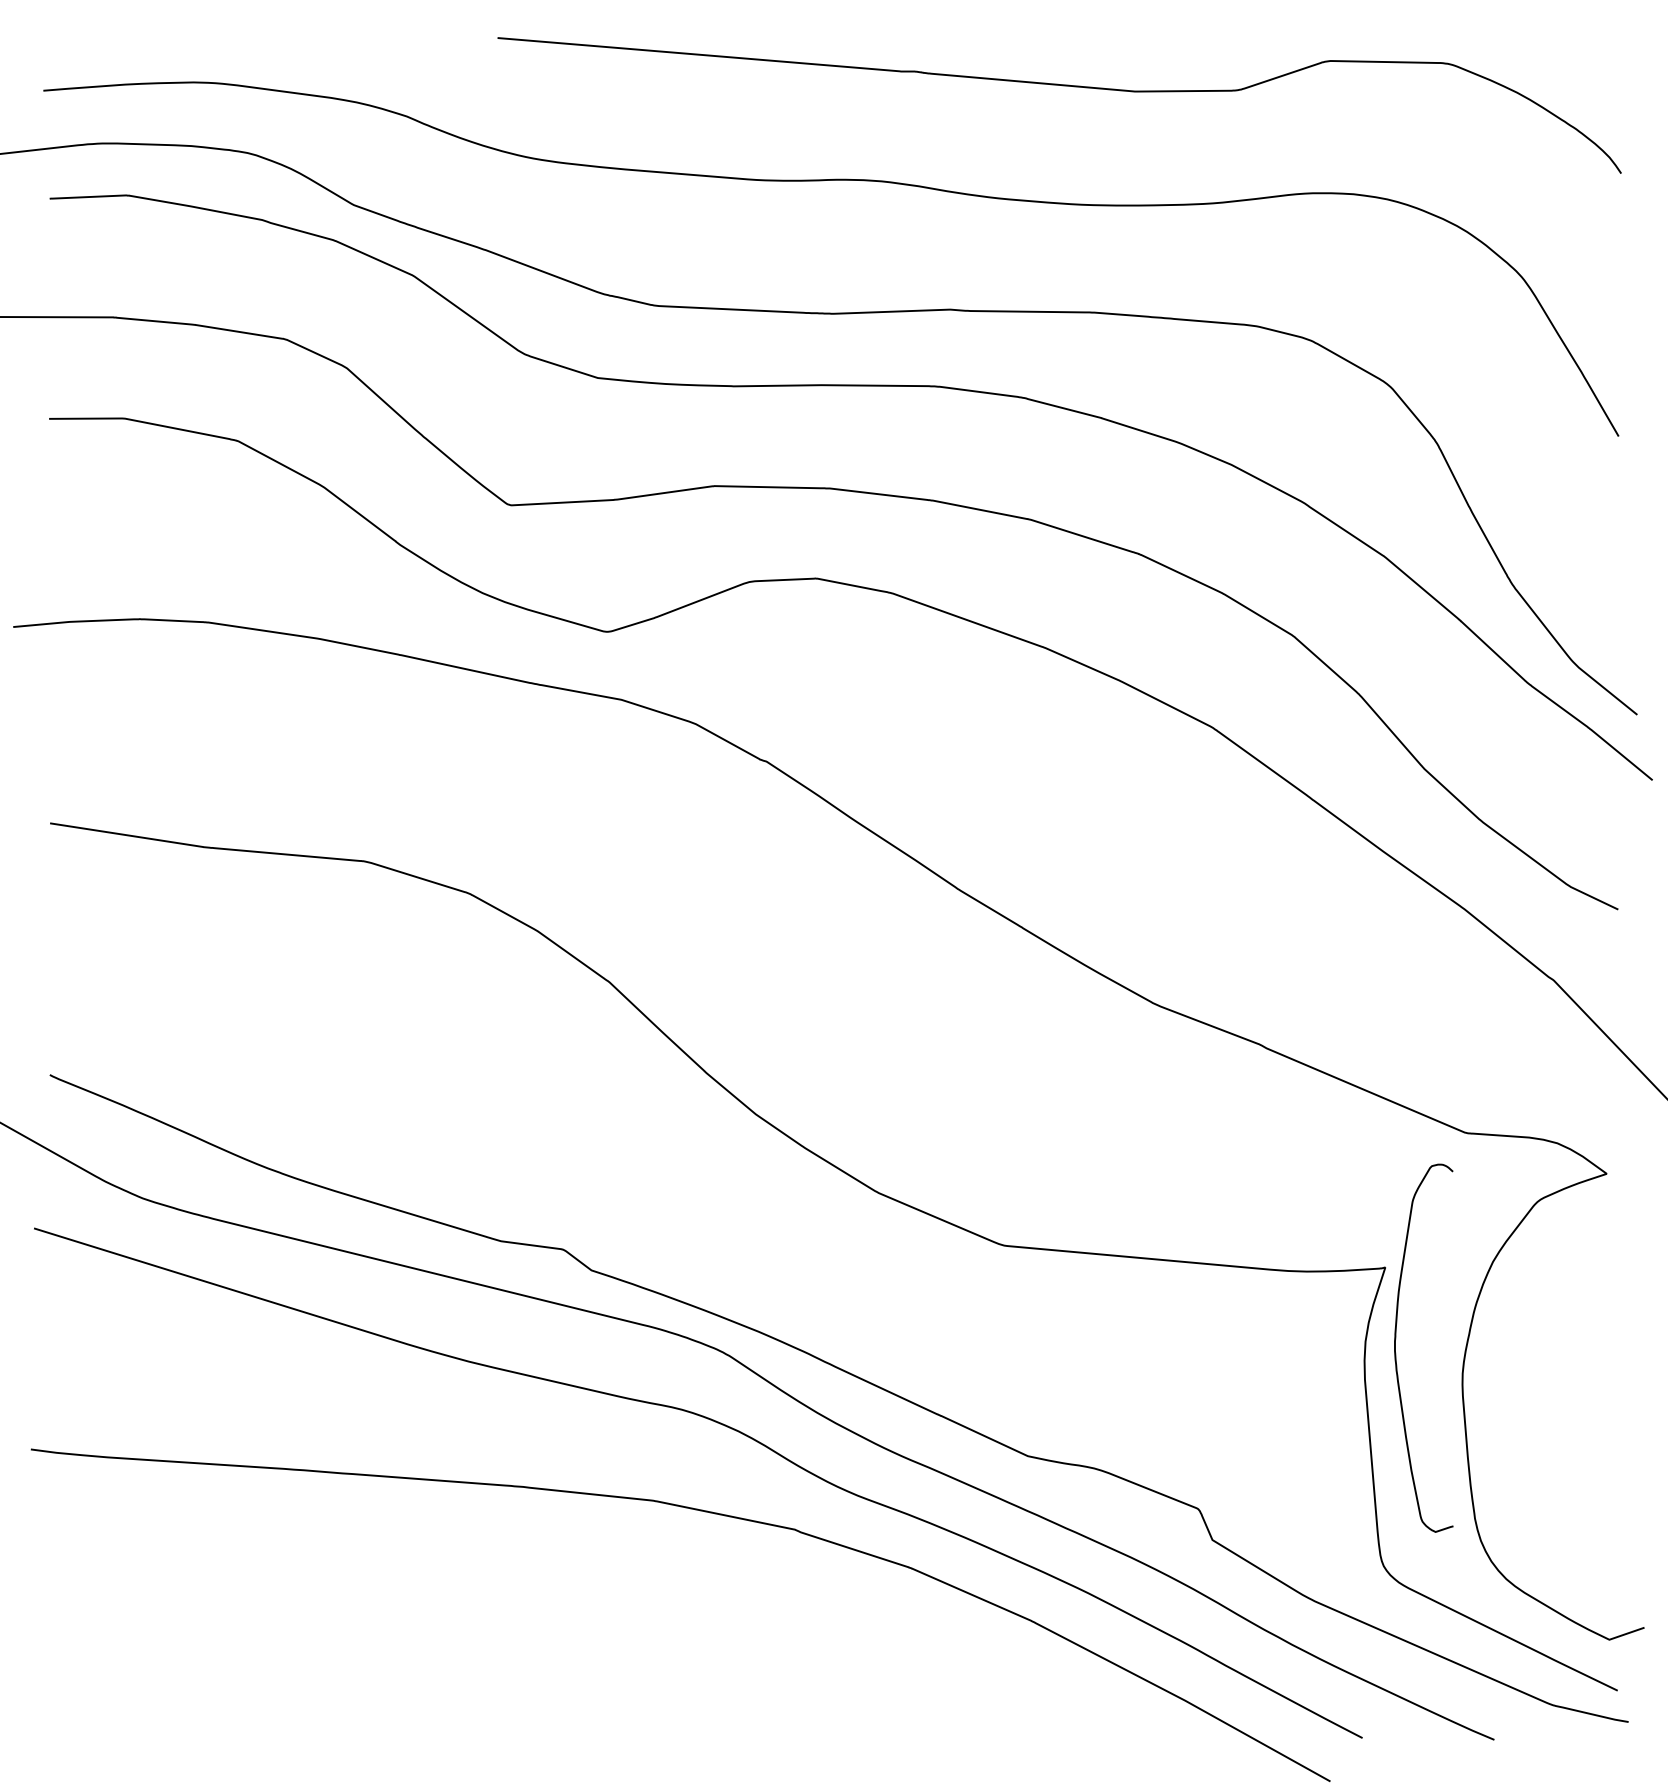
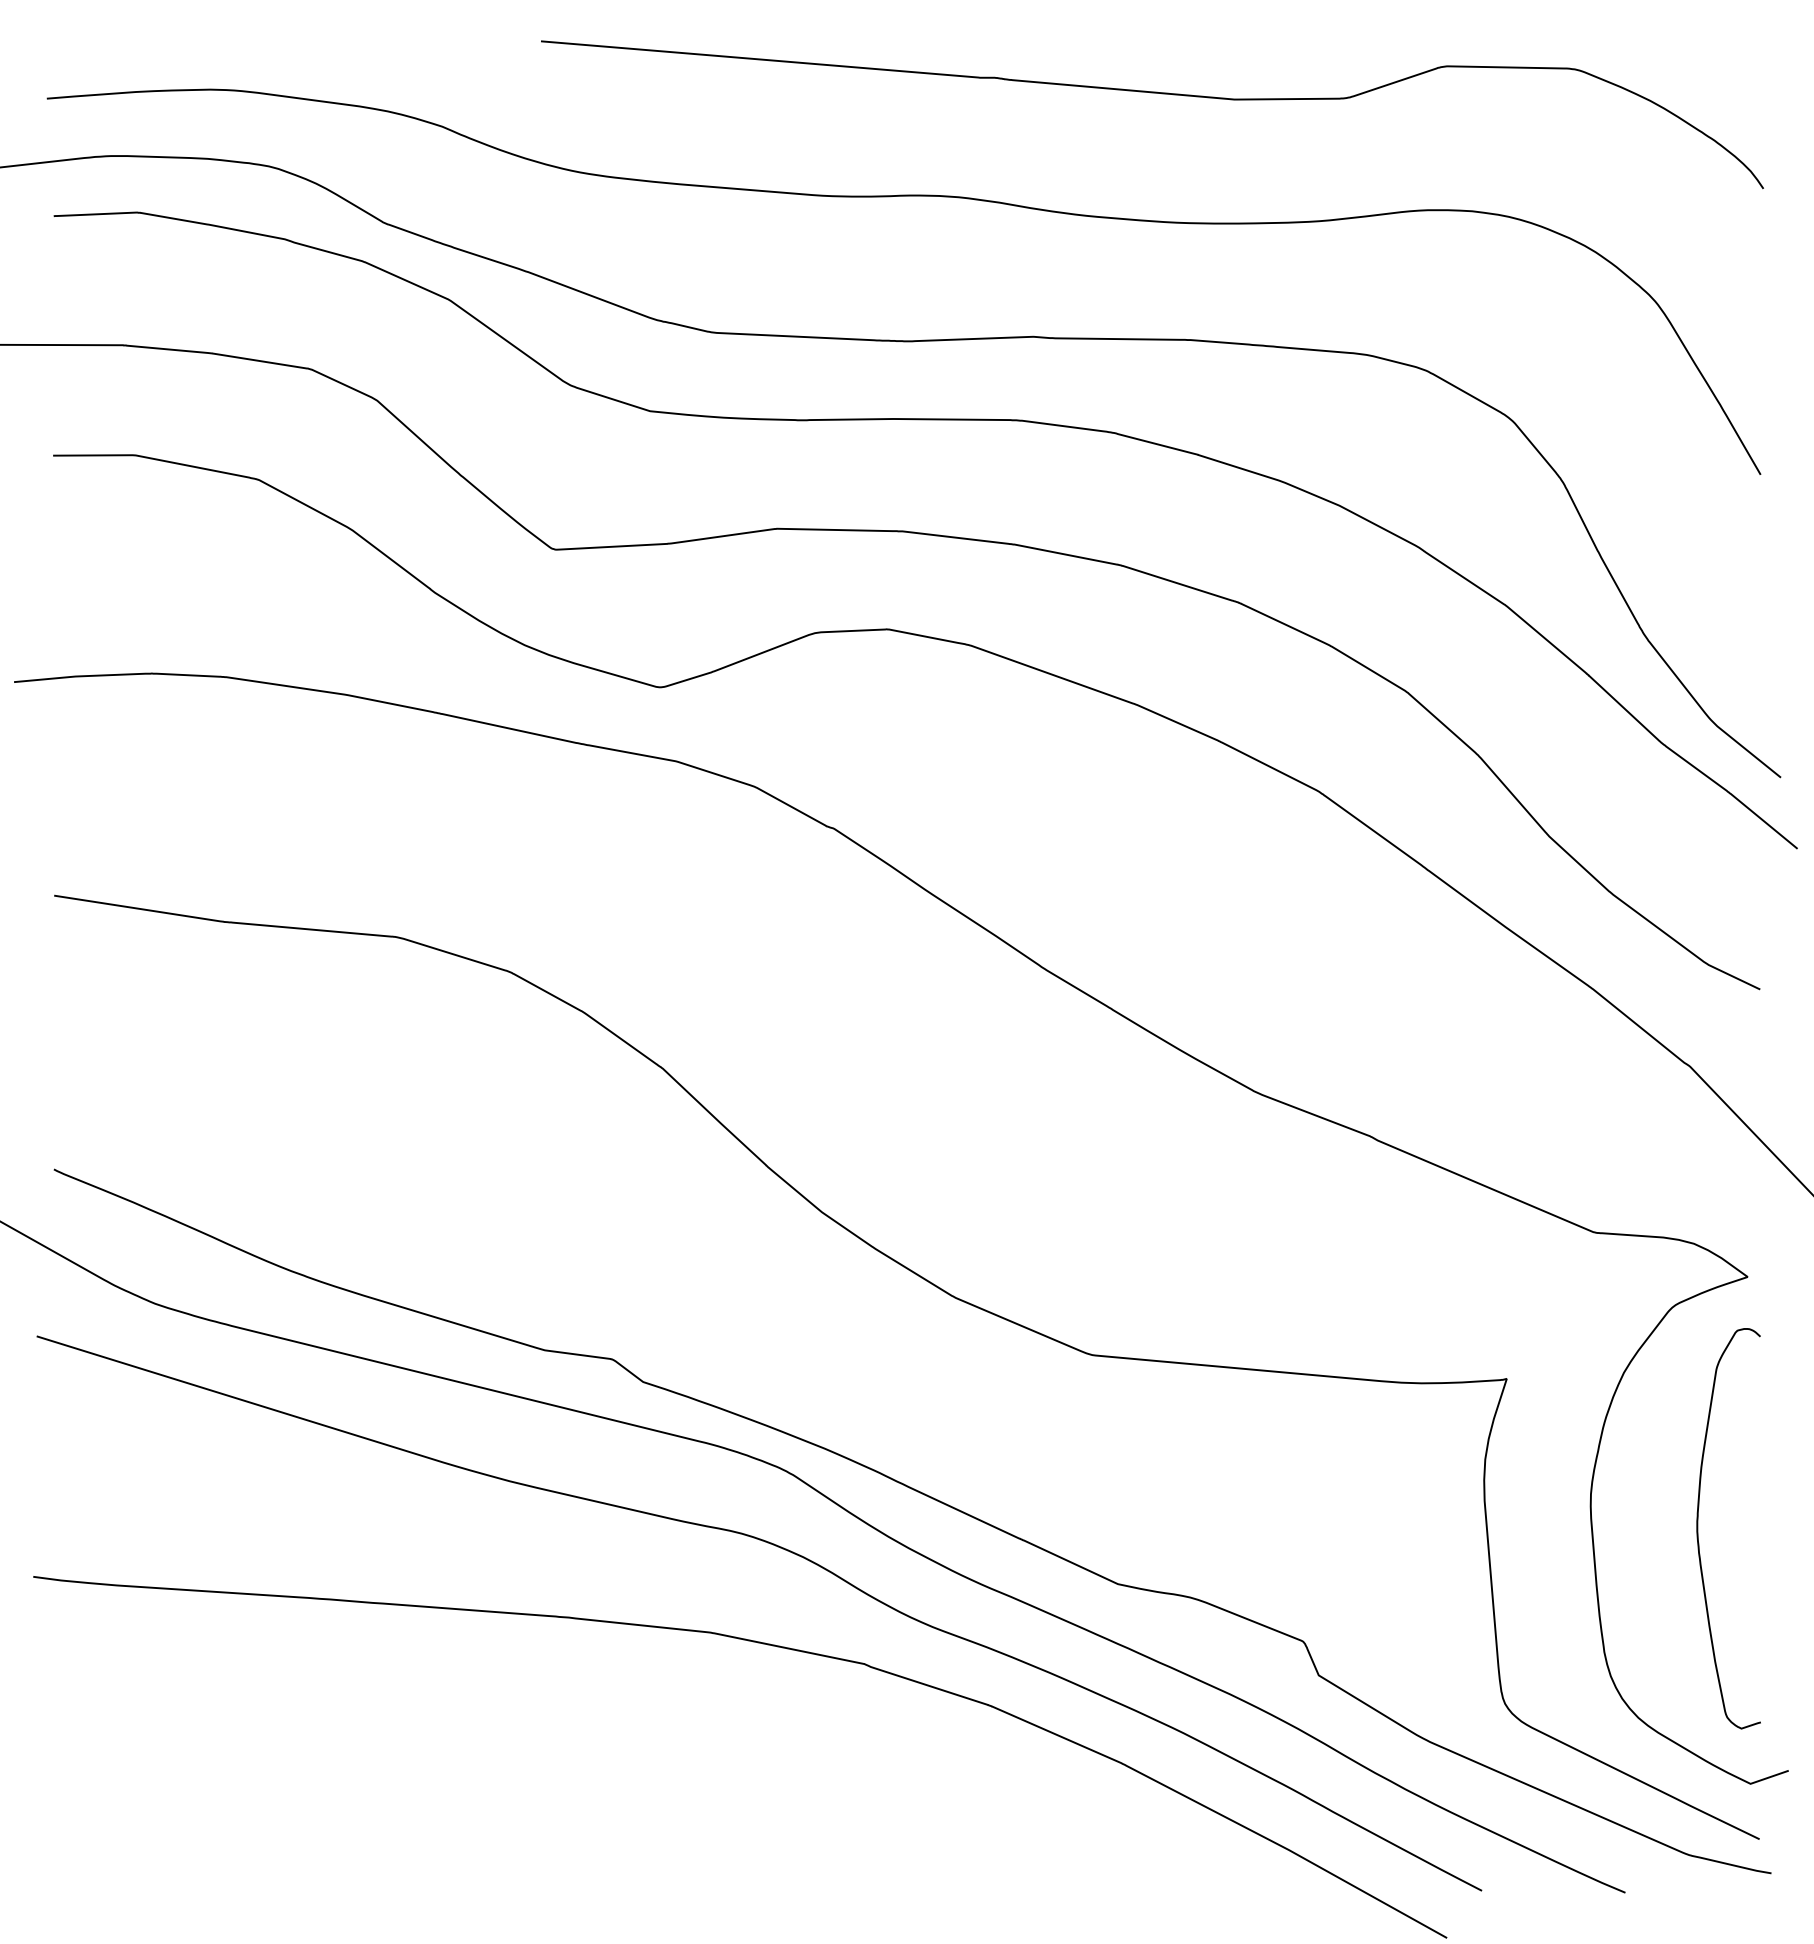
curve: (1396, 1348) -> (1698, 1528), moved

